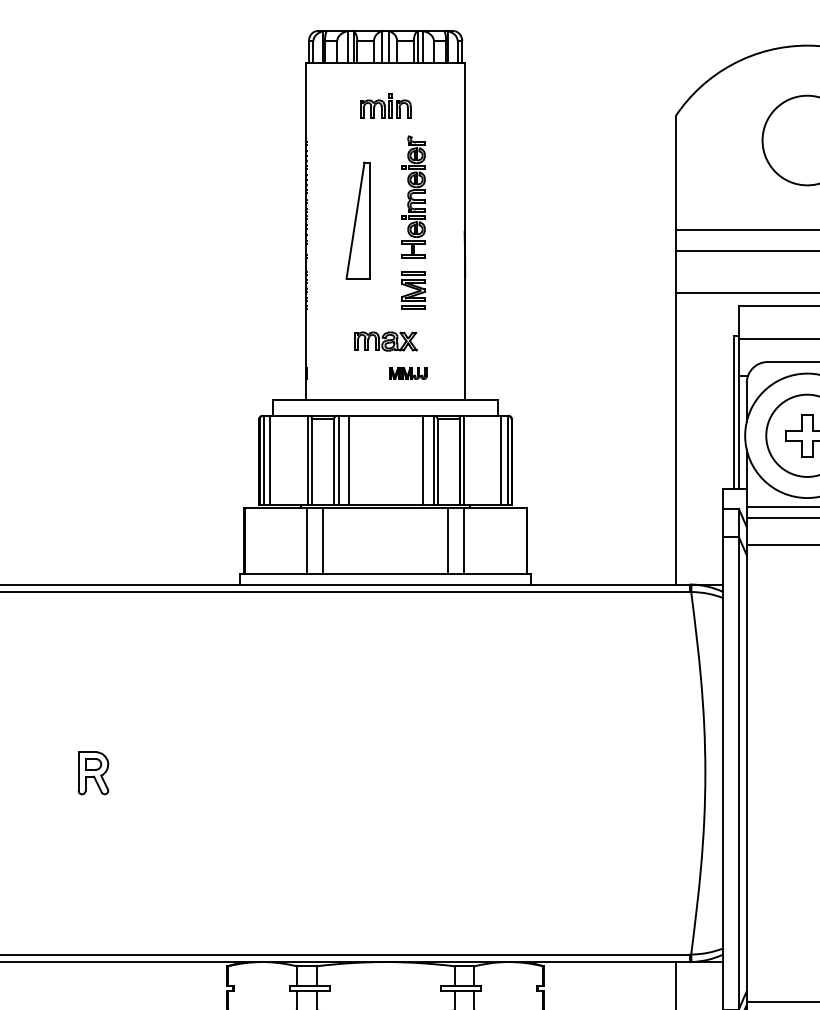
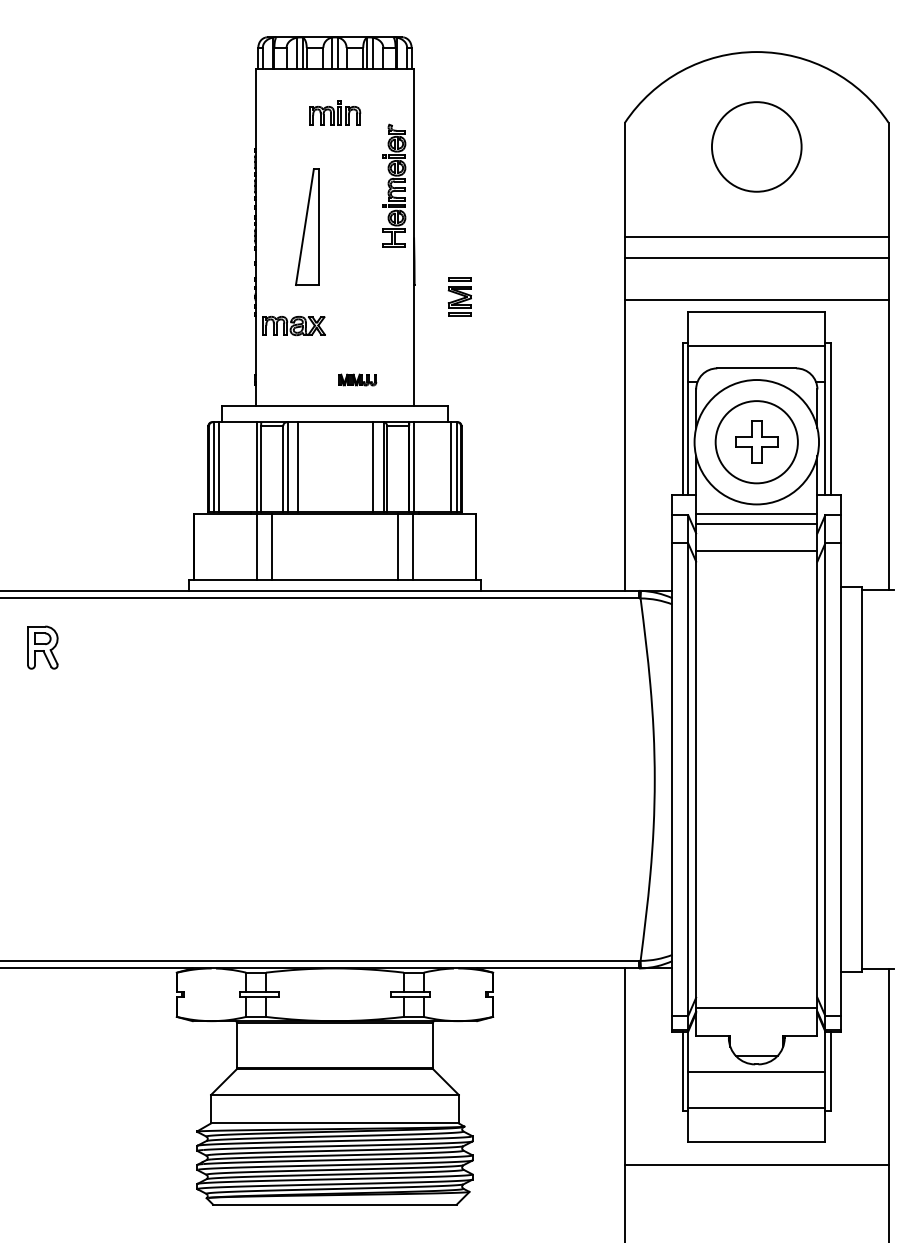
part: (414, 197) -> (394, 185), moved
part: (413, 290) -> (459, 296), moved
part: (385, 342) -> (293, 326), moved
part: (93, 773) -> (42, 647), moved

